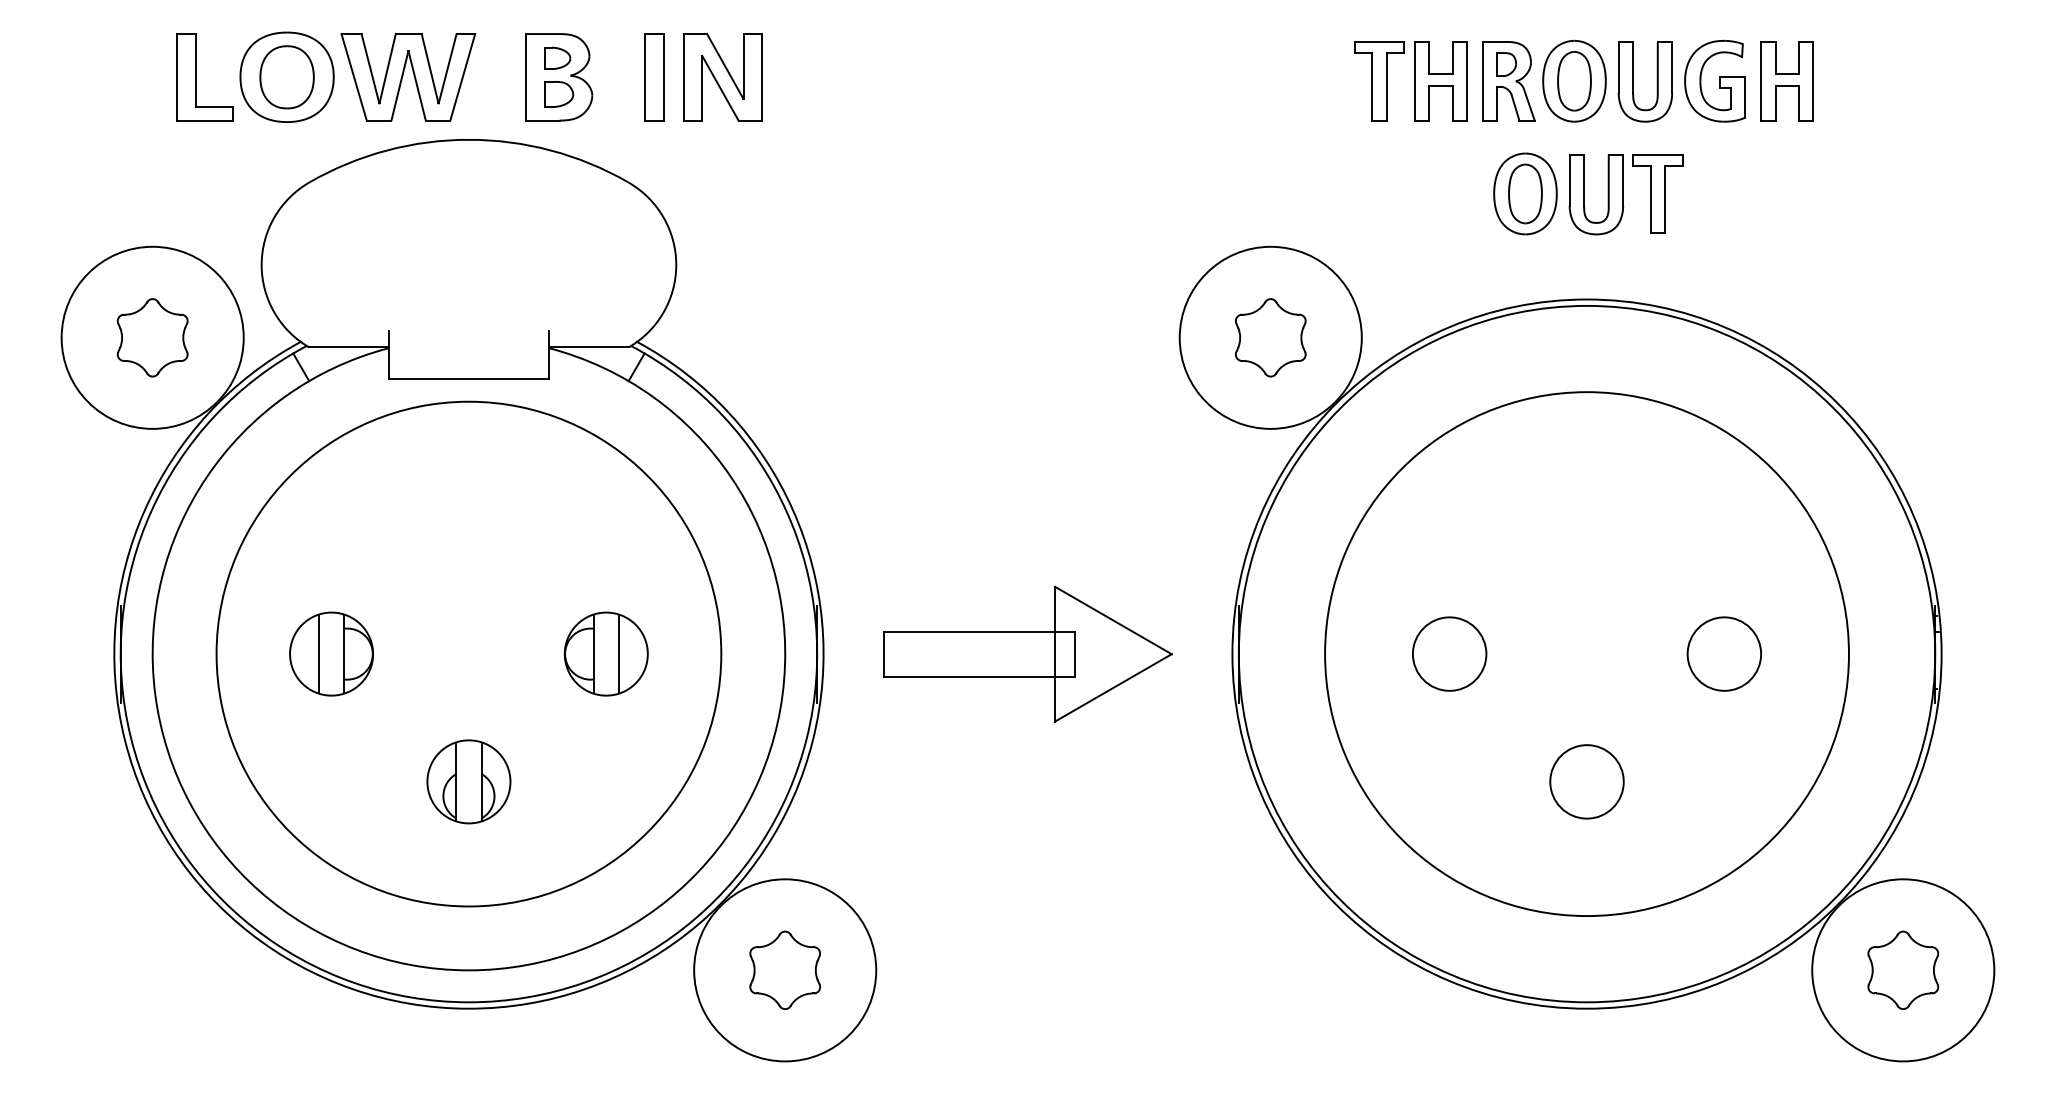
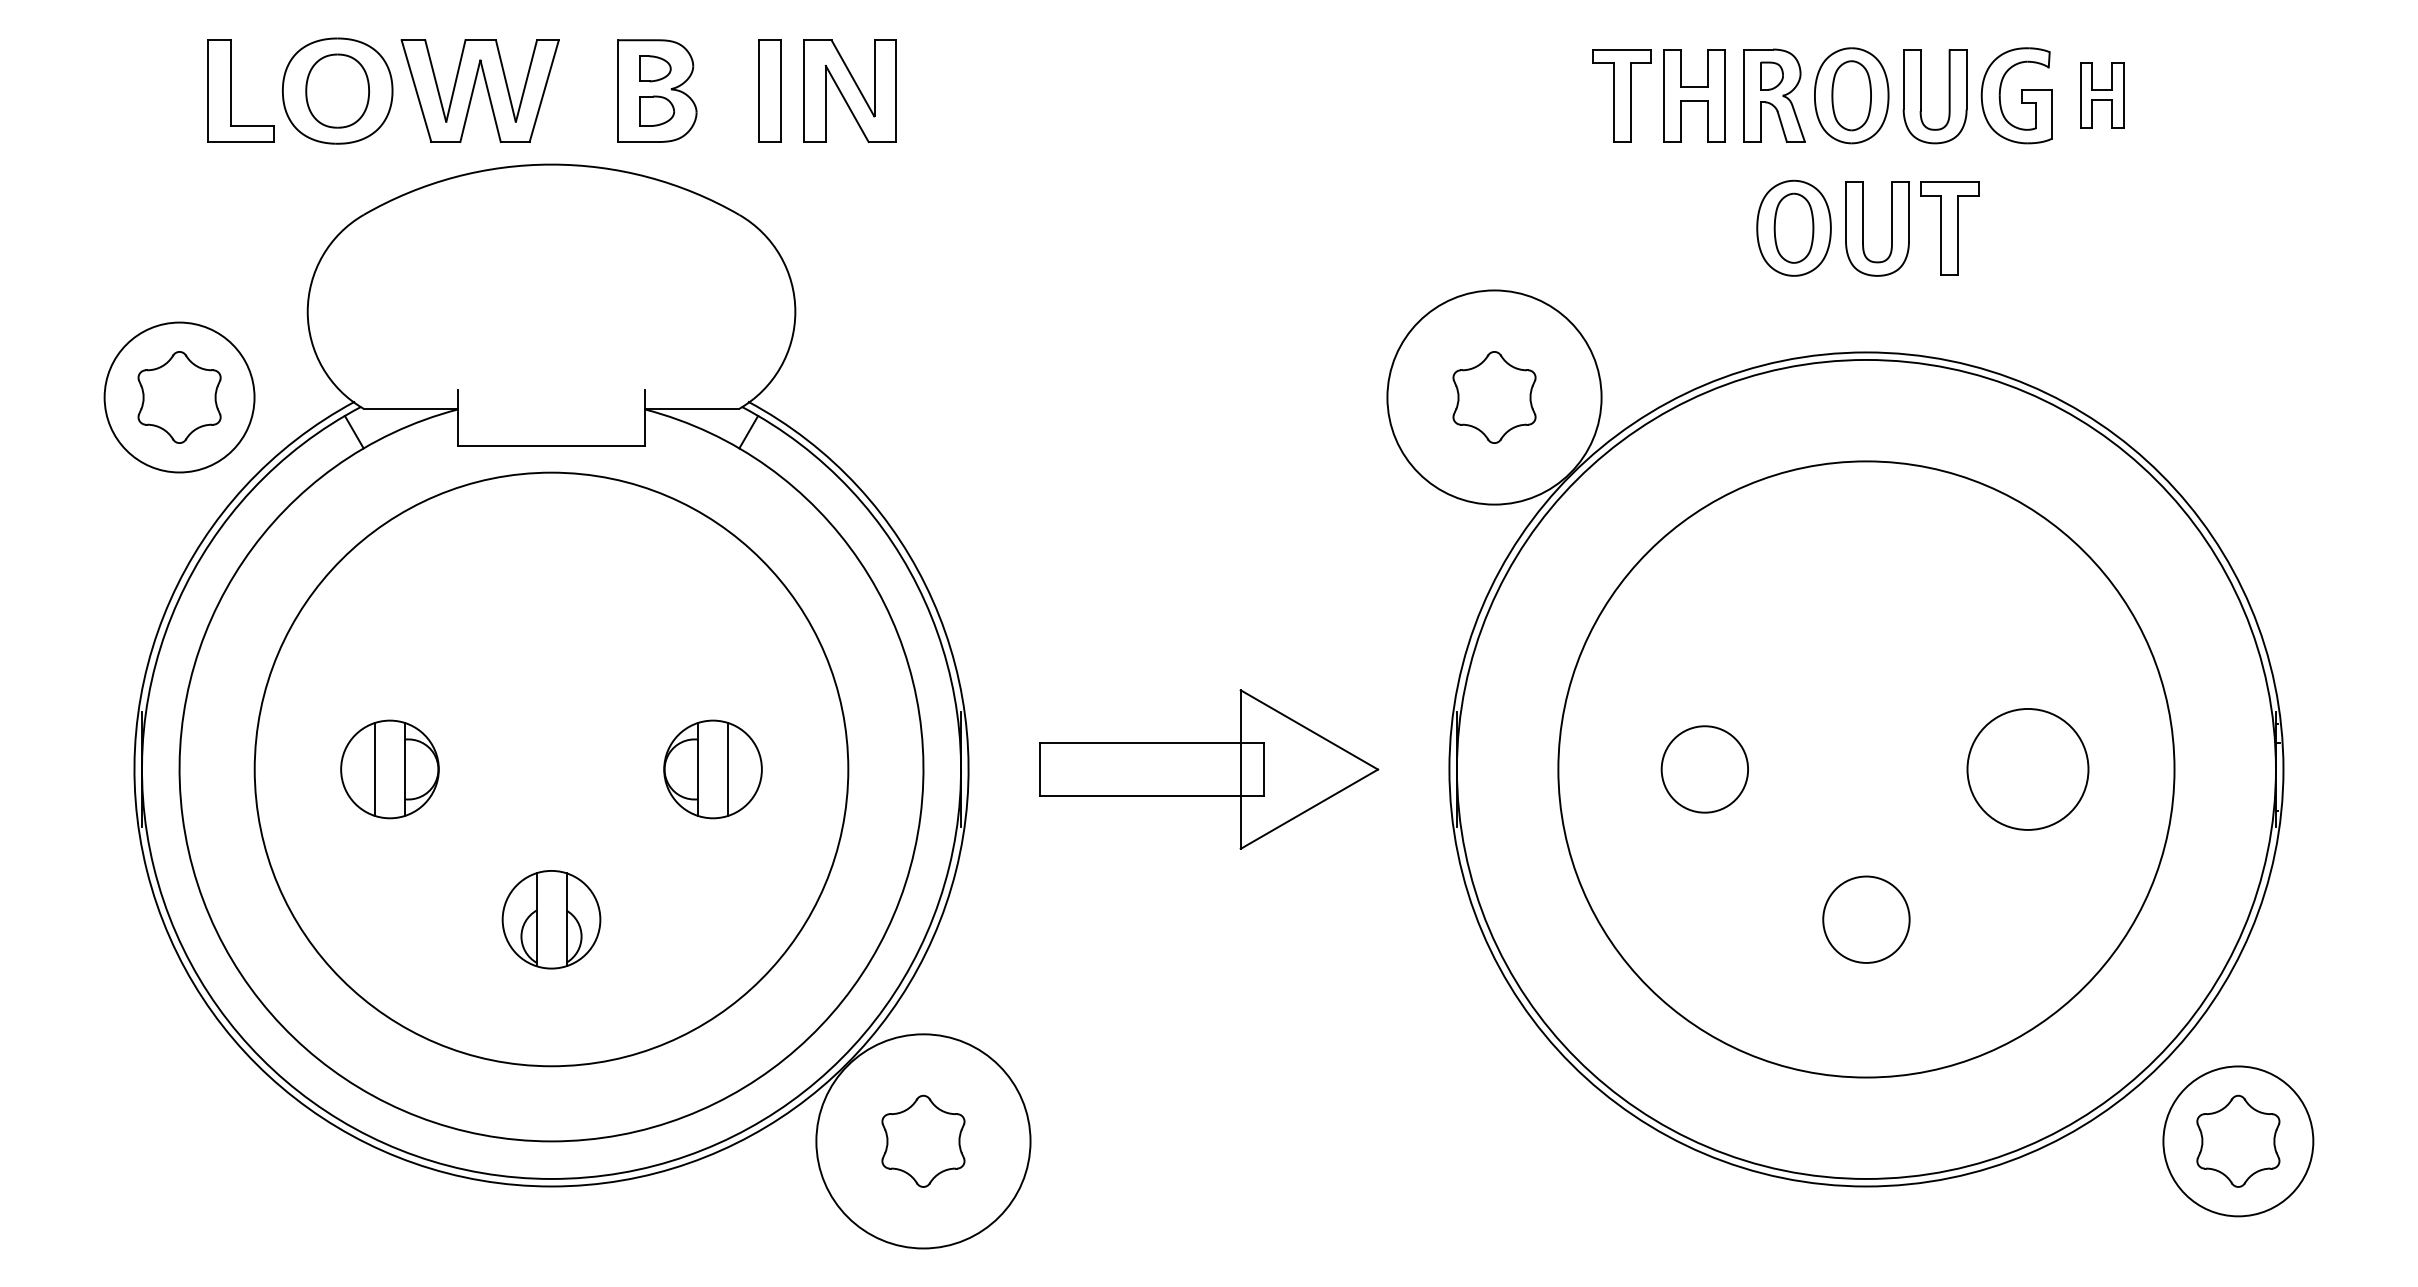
part: (1786, 81) -> (2101, 95), size x0.7
circle: (152, 337) -> (179, 397), size x0.7
circle: (1723, 654) -> (2027, 769), size x1.4
circle: (1903, 970) -> (2238, 1141), size x0.7

